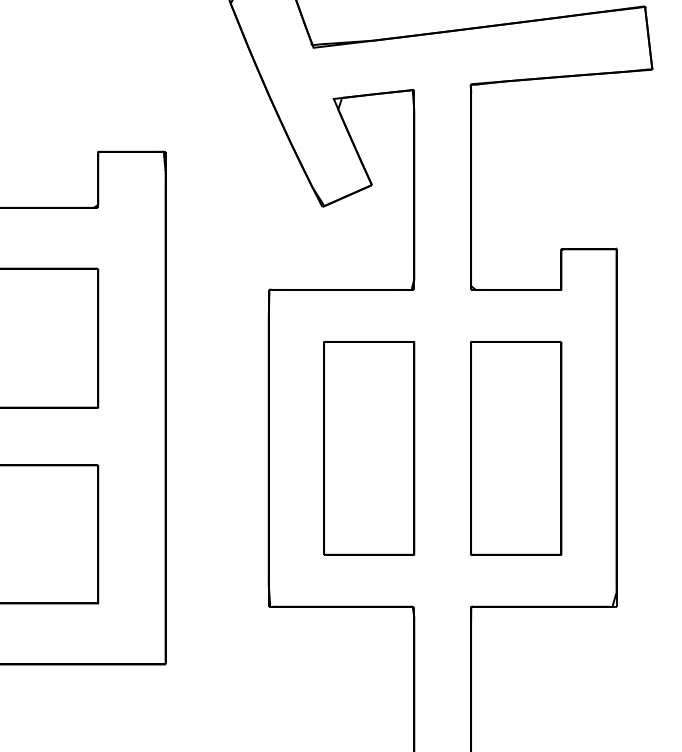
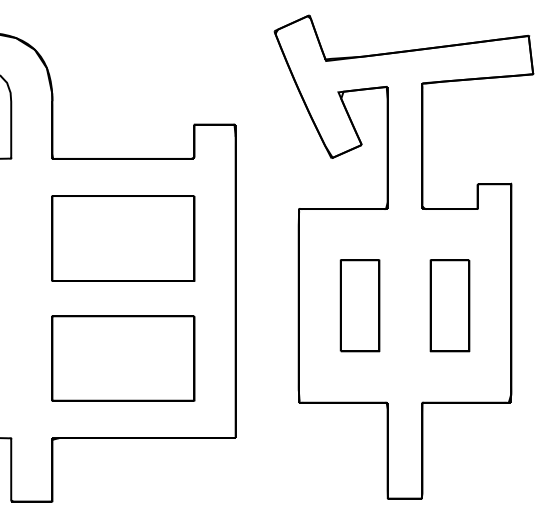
part: (368, 447) -> (359, 305), size x0.7
part: (515, 447) -> (449, 305), size x0.7

